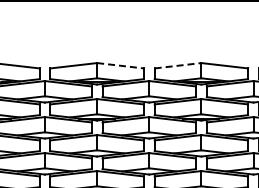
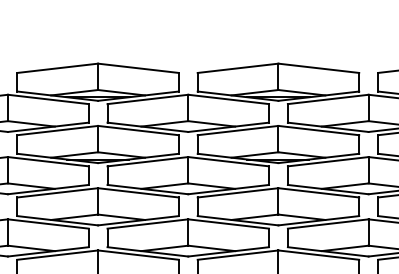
line: (120, 65) -> (138, 67), dashed -> solid
line: (178, 65) -> (238, 67), dashed -> solid

